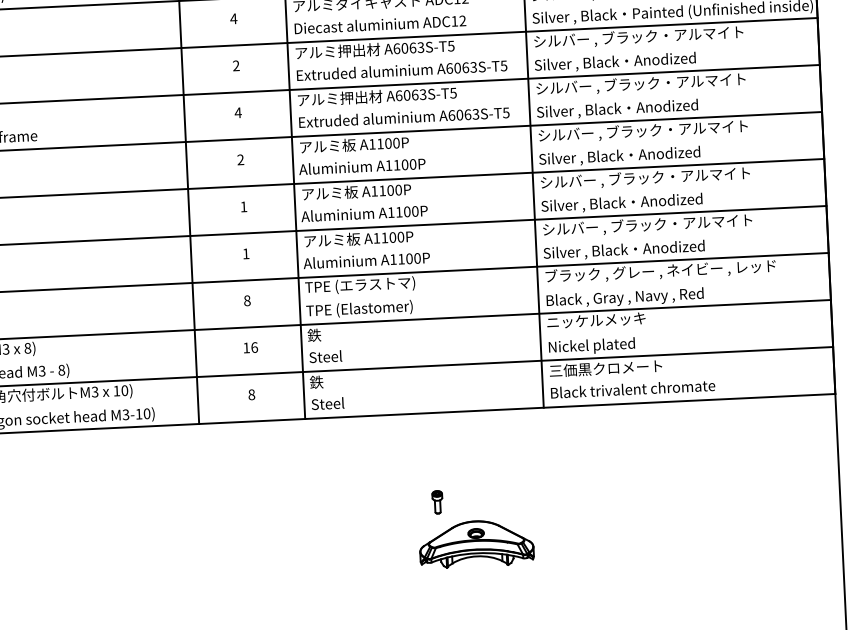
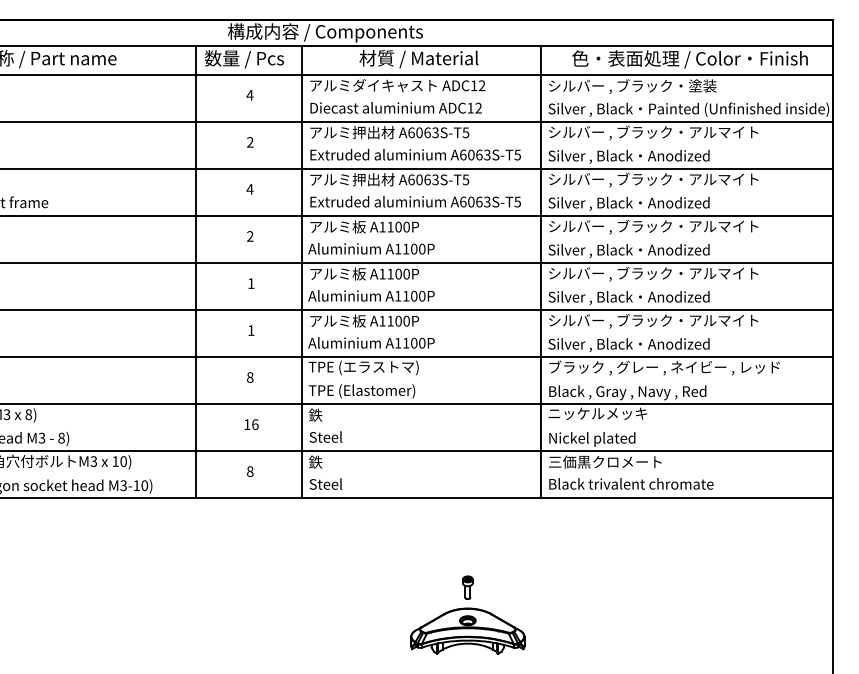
part: (437, 502) -> (467, 587), moved

